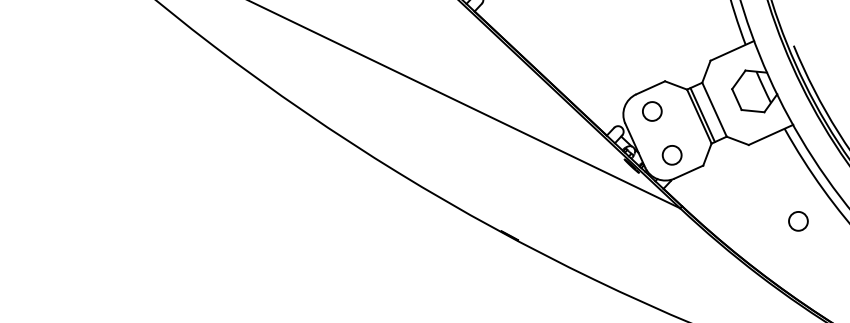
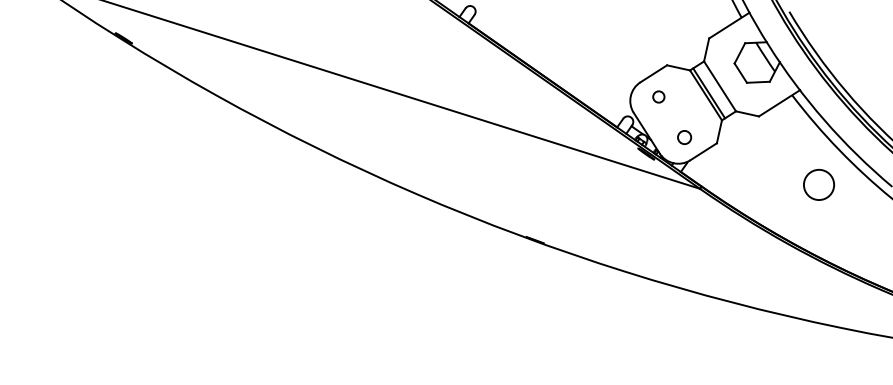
circle: (652, 110) -> (658, 96), size x0.6
circle: (672, 155) -> (684, 137), size x0.7
circle: (797, 220) -> (818, 184), size x1.6

